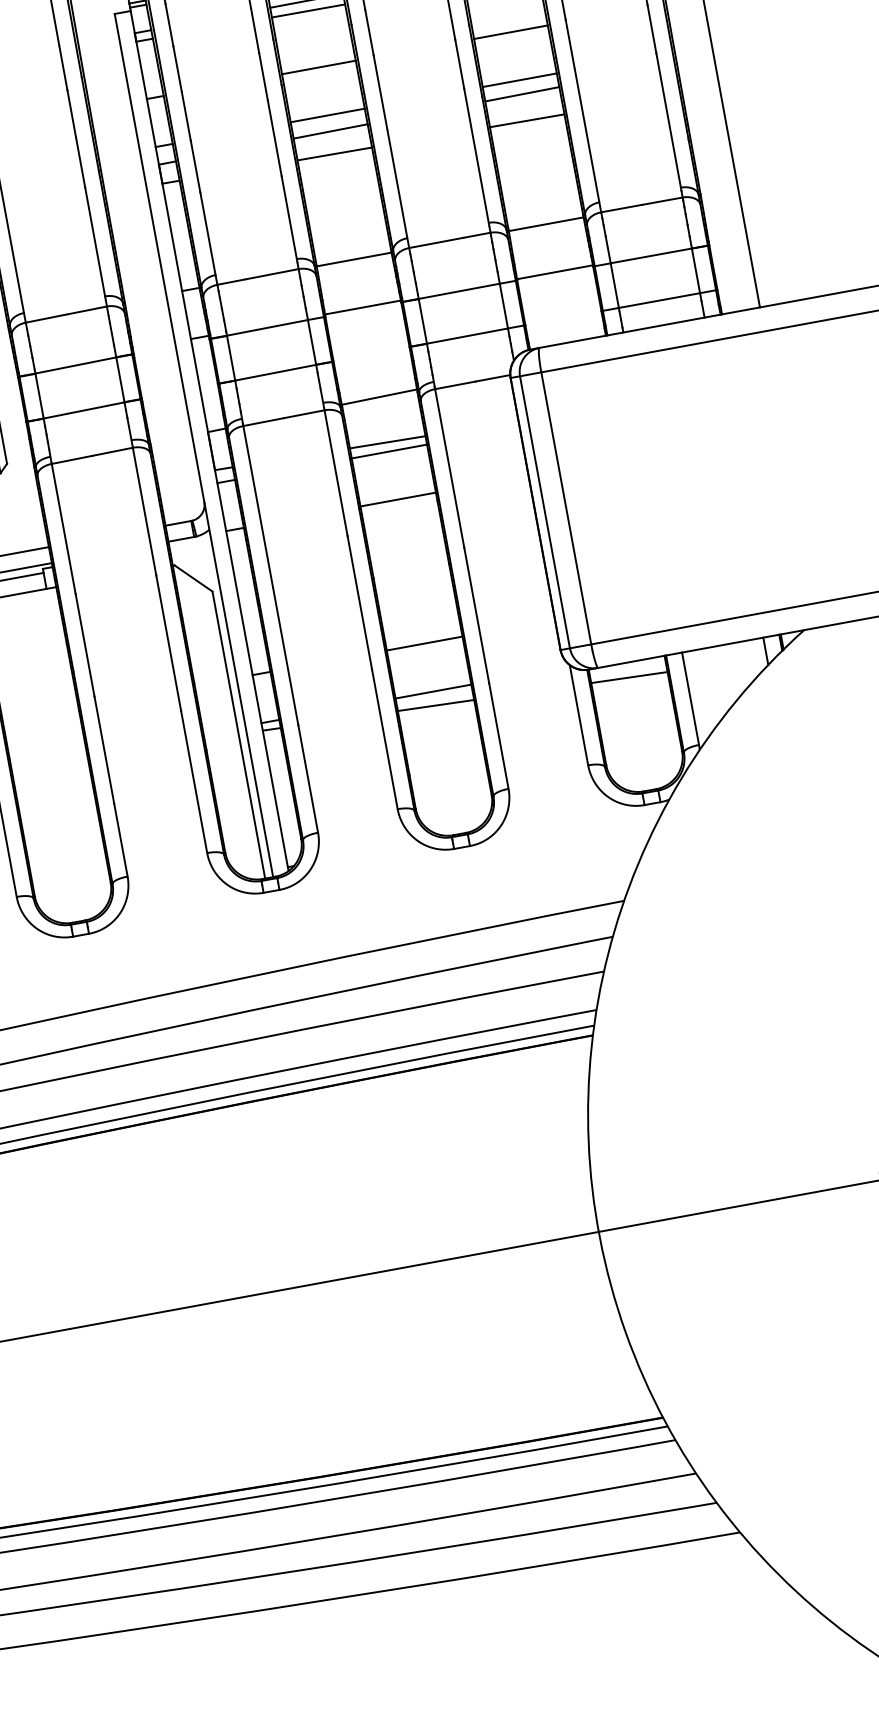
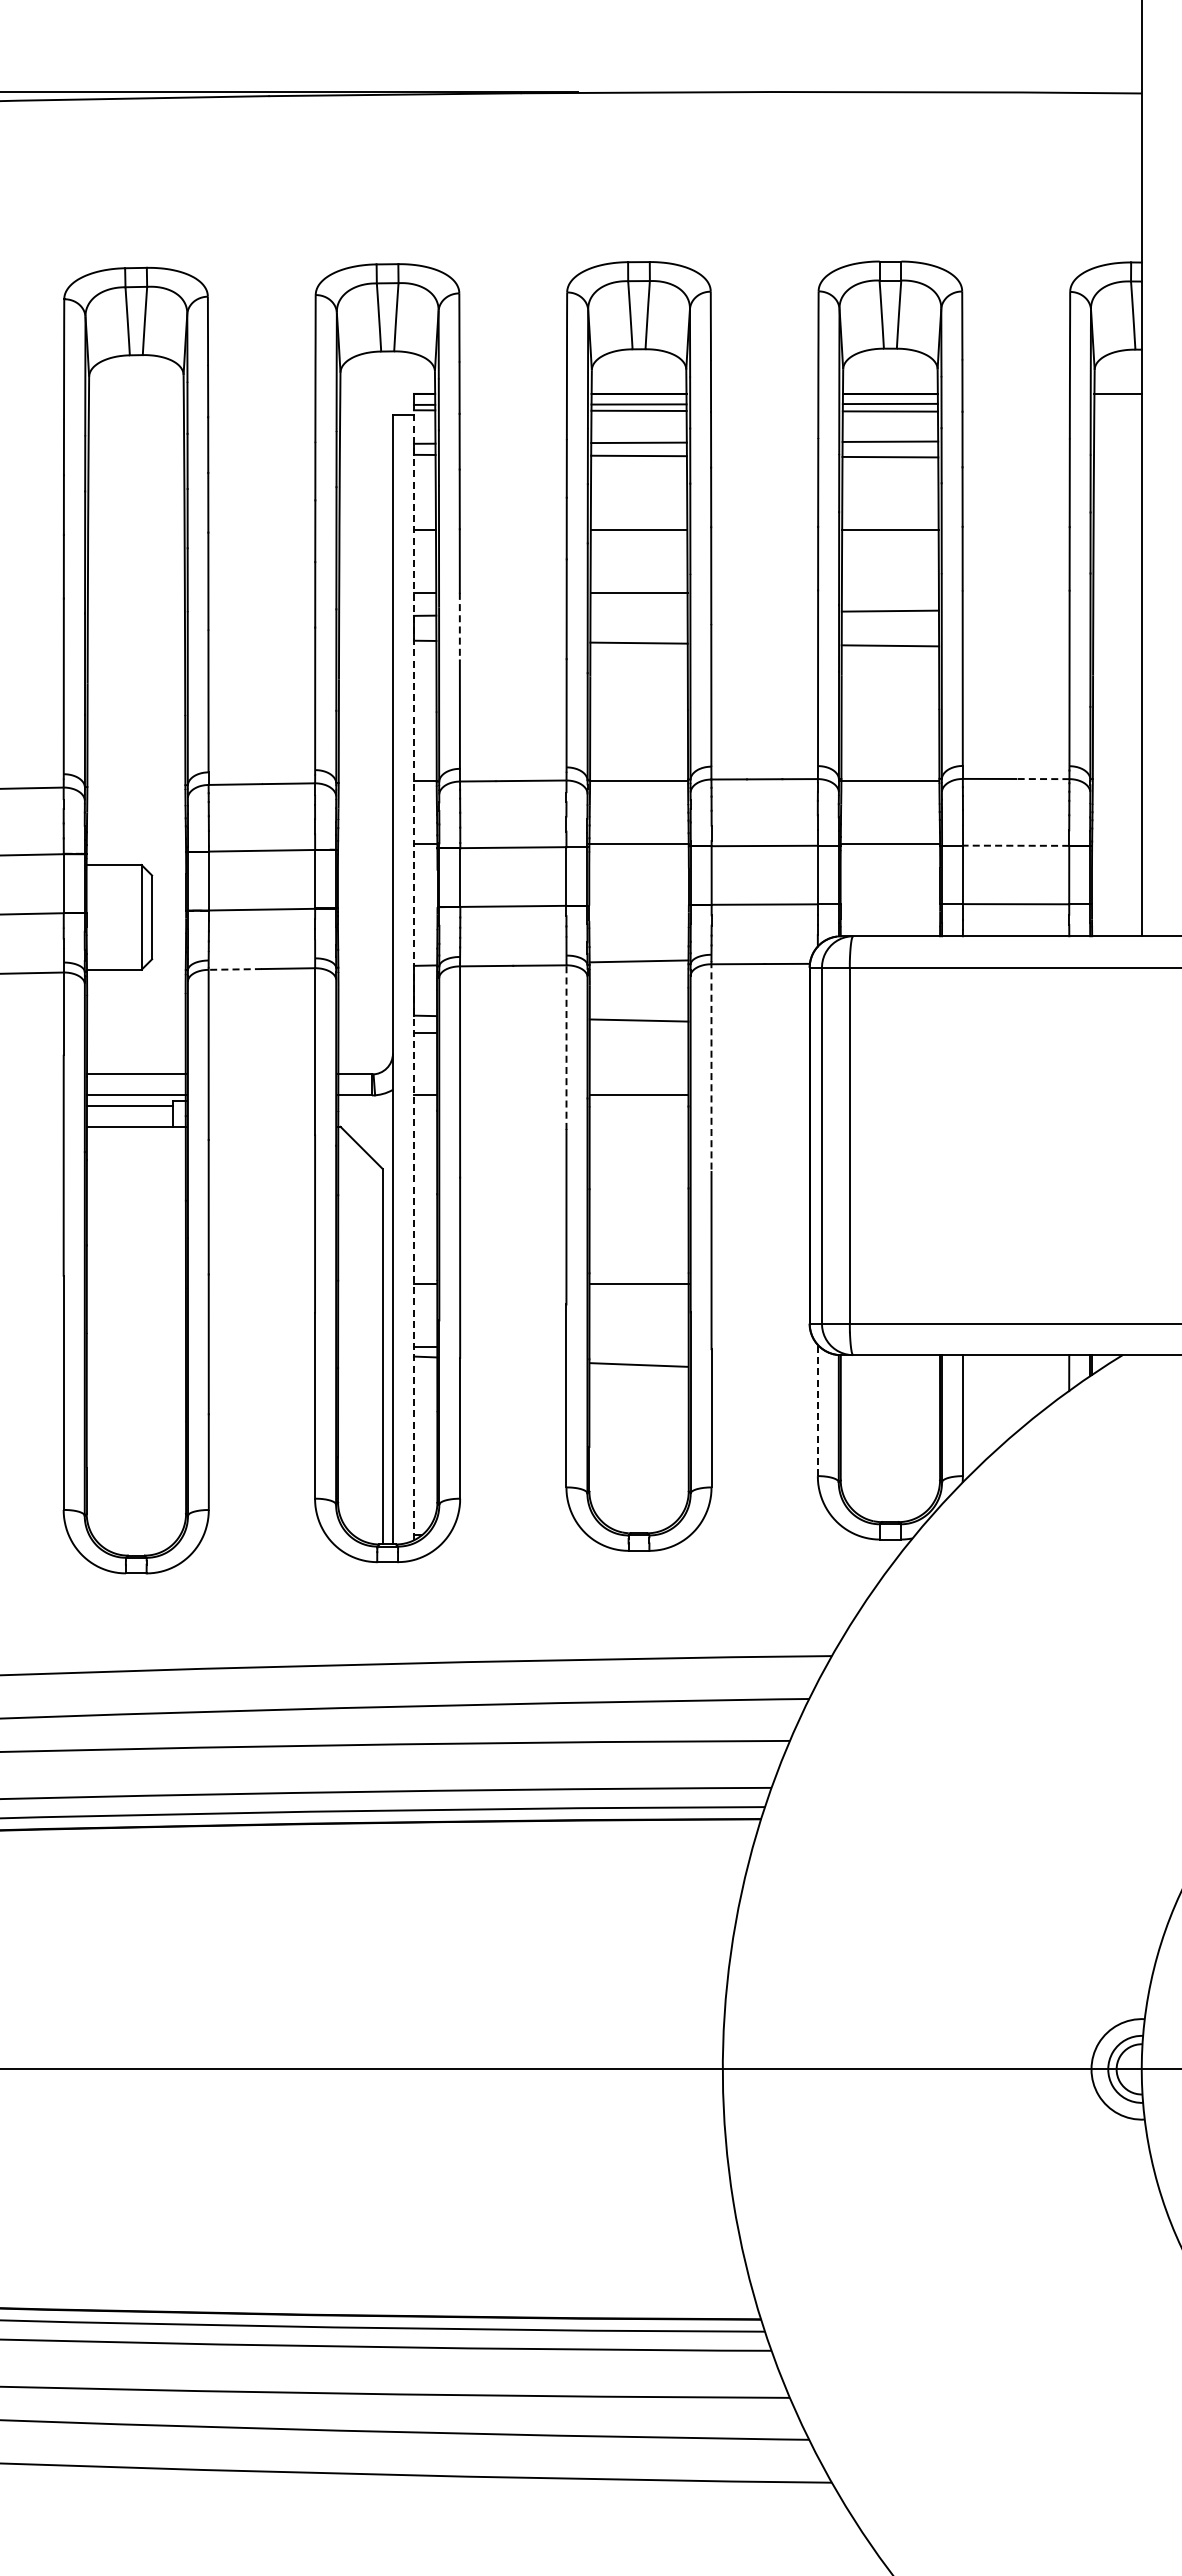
line: (519, 80) -> (889, 592), removed
line: (330, 131) -> (638, 613), removed
line: (195, 166) -> (459, 626), solid -> dashed
line: (662, 201) -> (1042, 779), solid -> dashed
line: (650, 255) -> (1015, 845), solid -> dashed
line: (208, 438) -> (413, 974), solid -> dashed
line: (388, 451) -> (638, 1032), removed
line: (72, 459) -> (235, 969), solid -> dashed
line: (449, 468) -> (711, 1067), solid -> dashed
line: (336, 473) -> (566, 1047), solid -> dashed
line: (629, 677) -> (890, 1374), removed
line: (432, 691) -> (638, 1346), removed
line: (578, 715) -> (817, 1410), solid -> dashed

